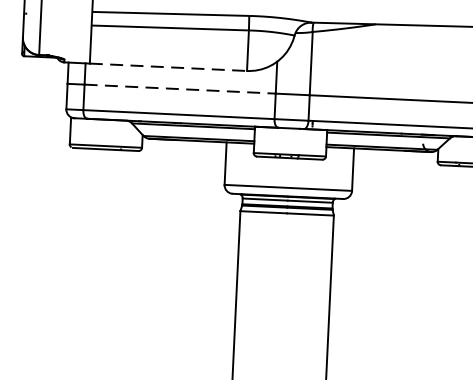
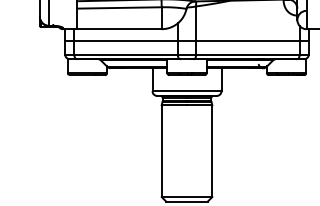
line: (168, 67) -> (119, 29), dashed -> solid
line: (180, 88) -> (126, 40), dashed -> solid

